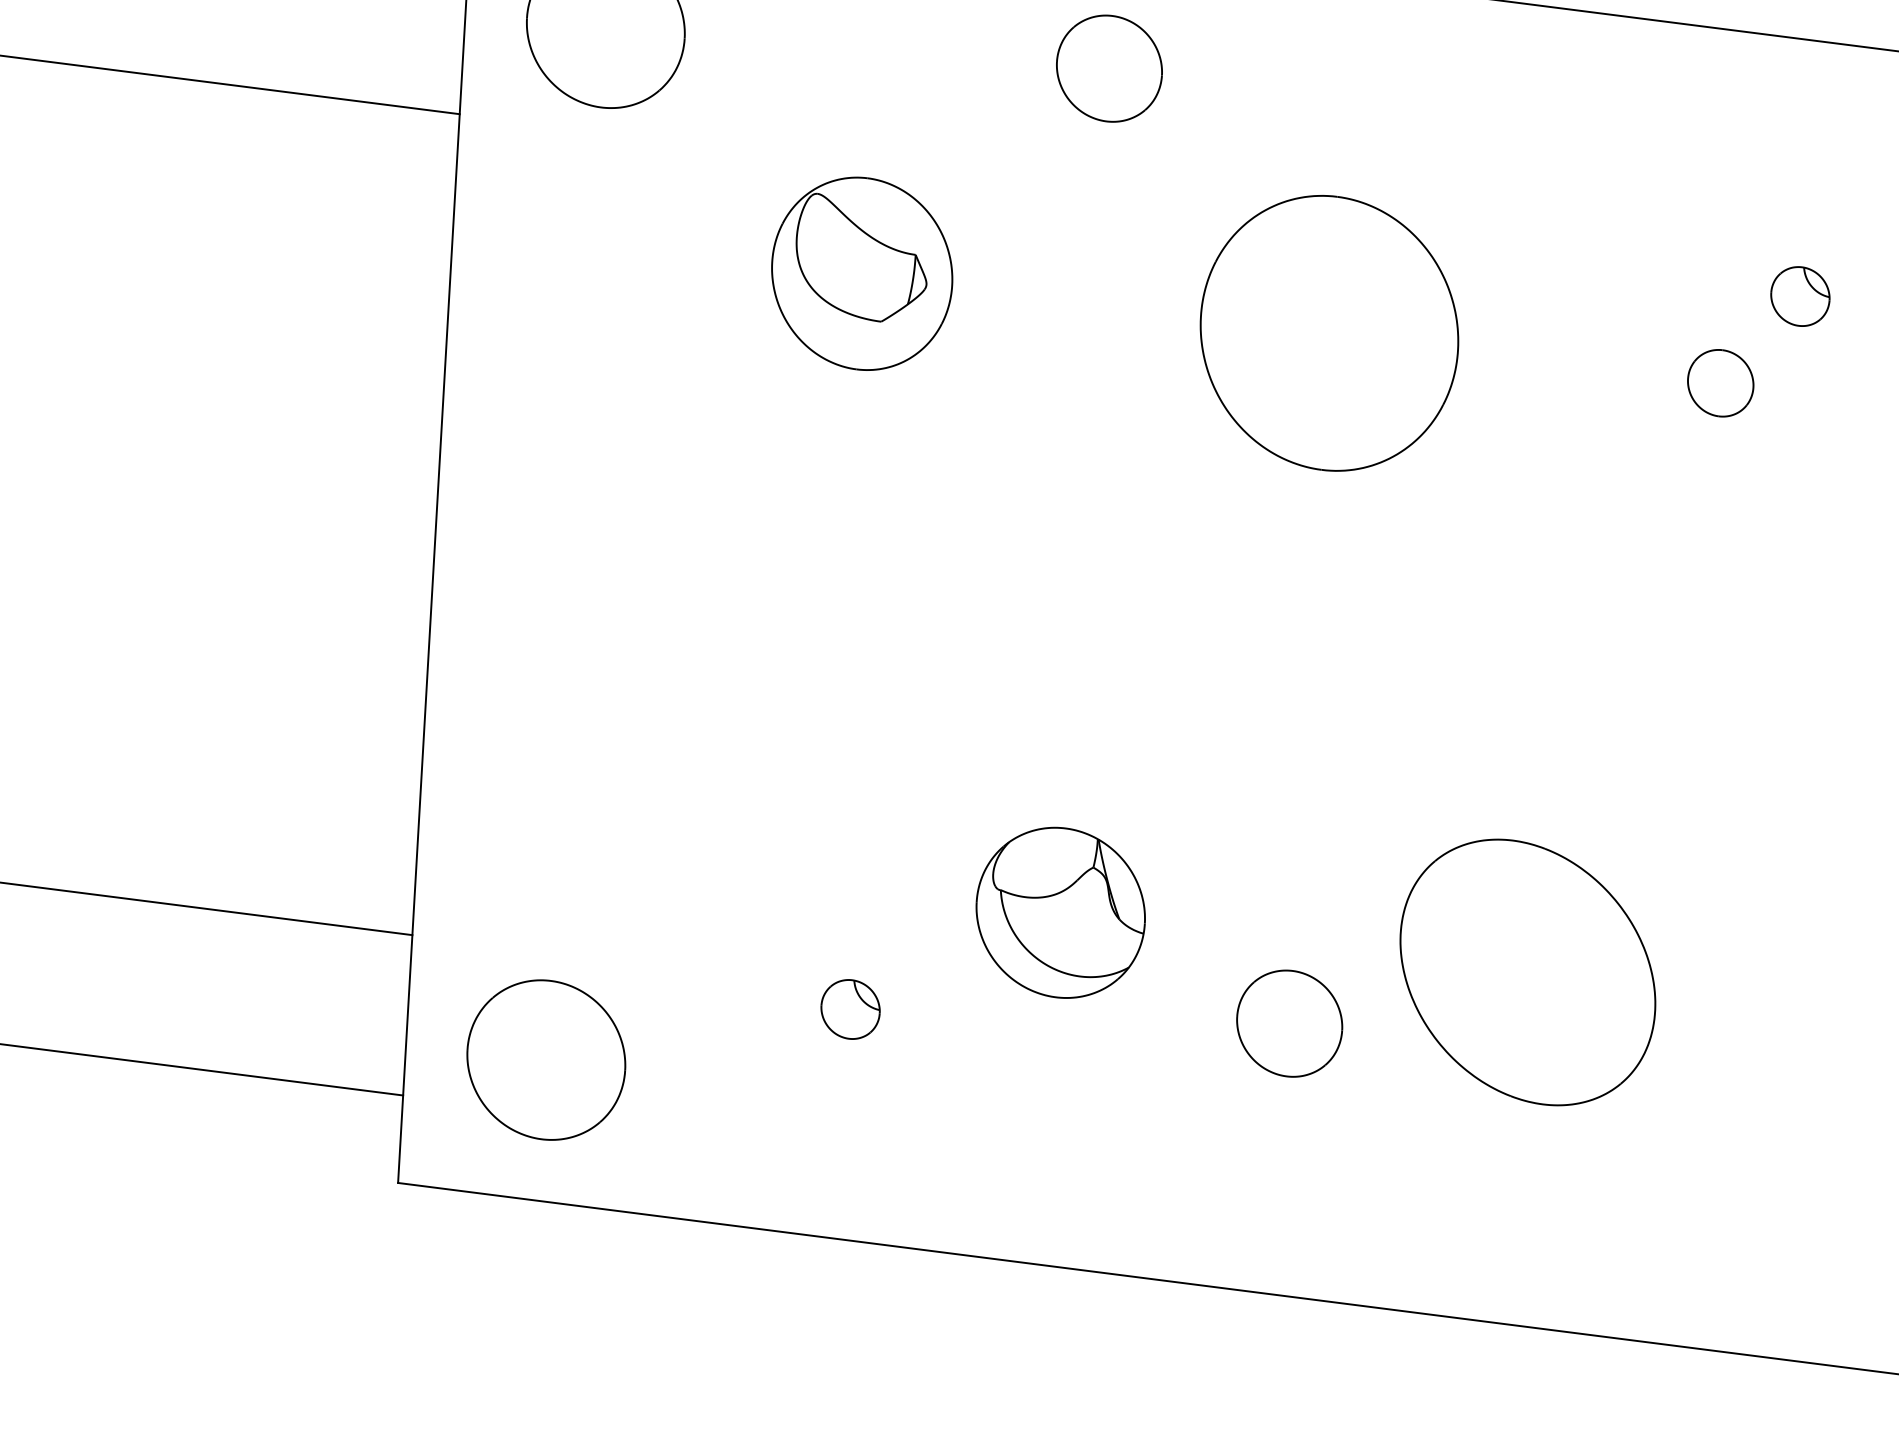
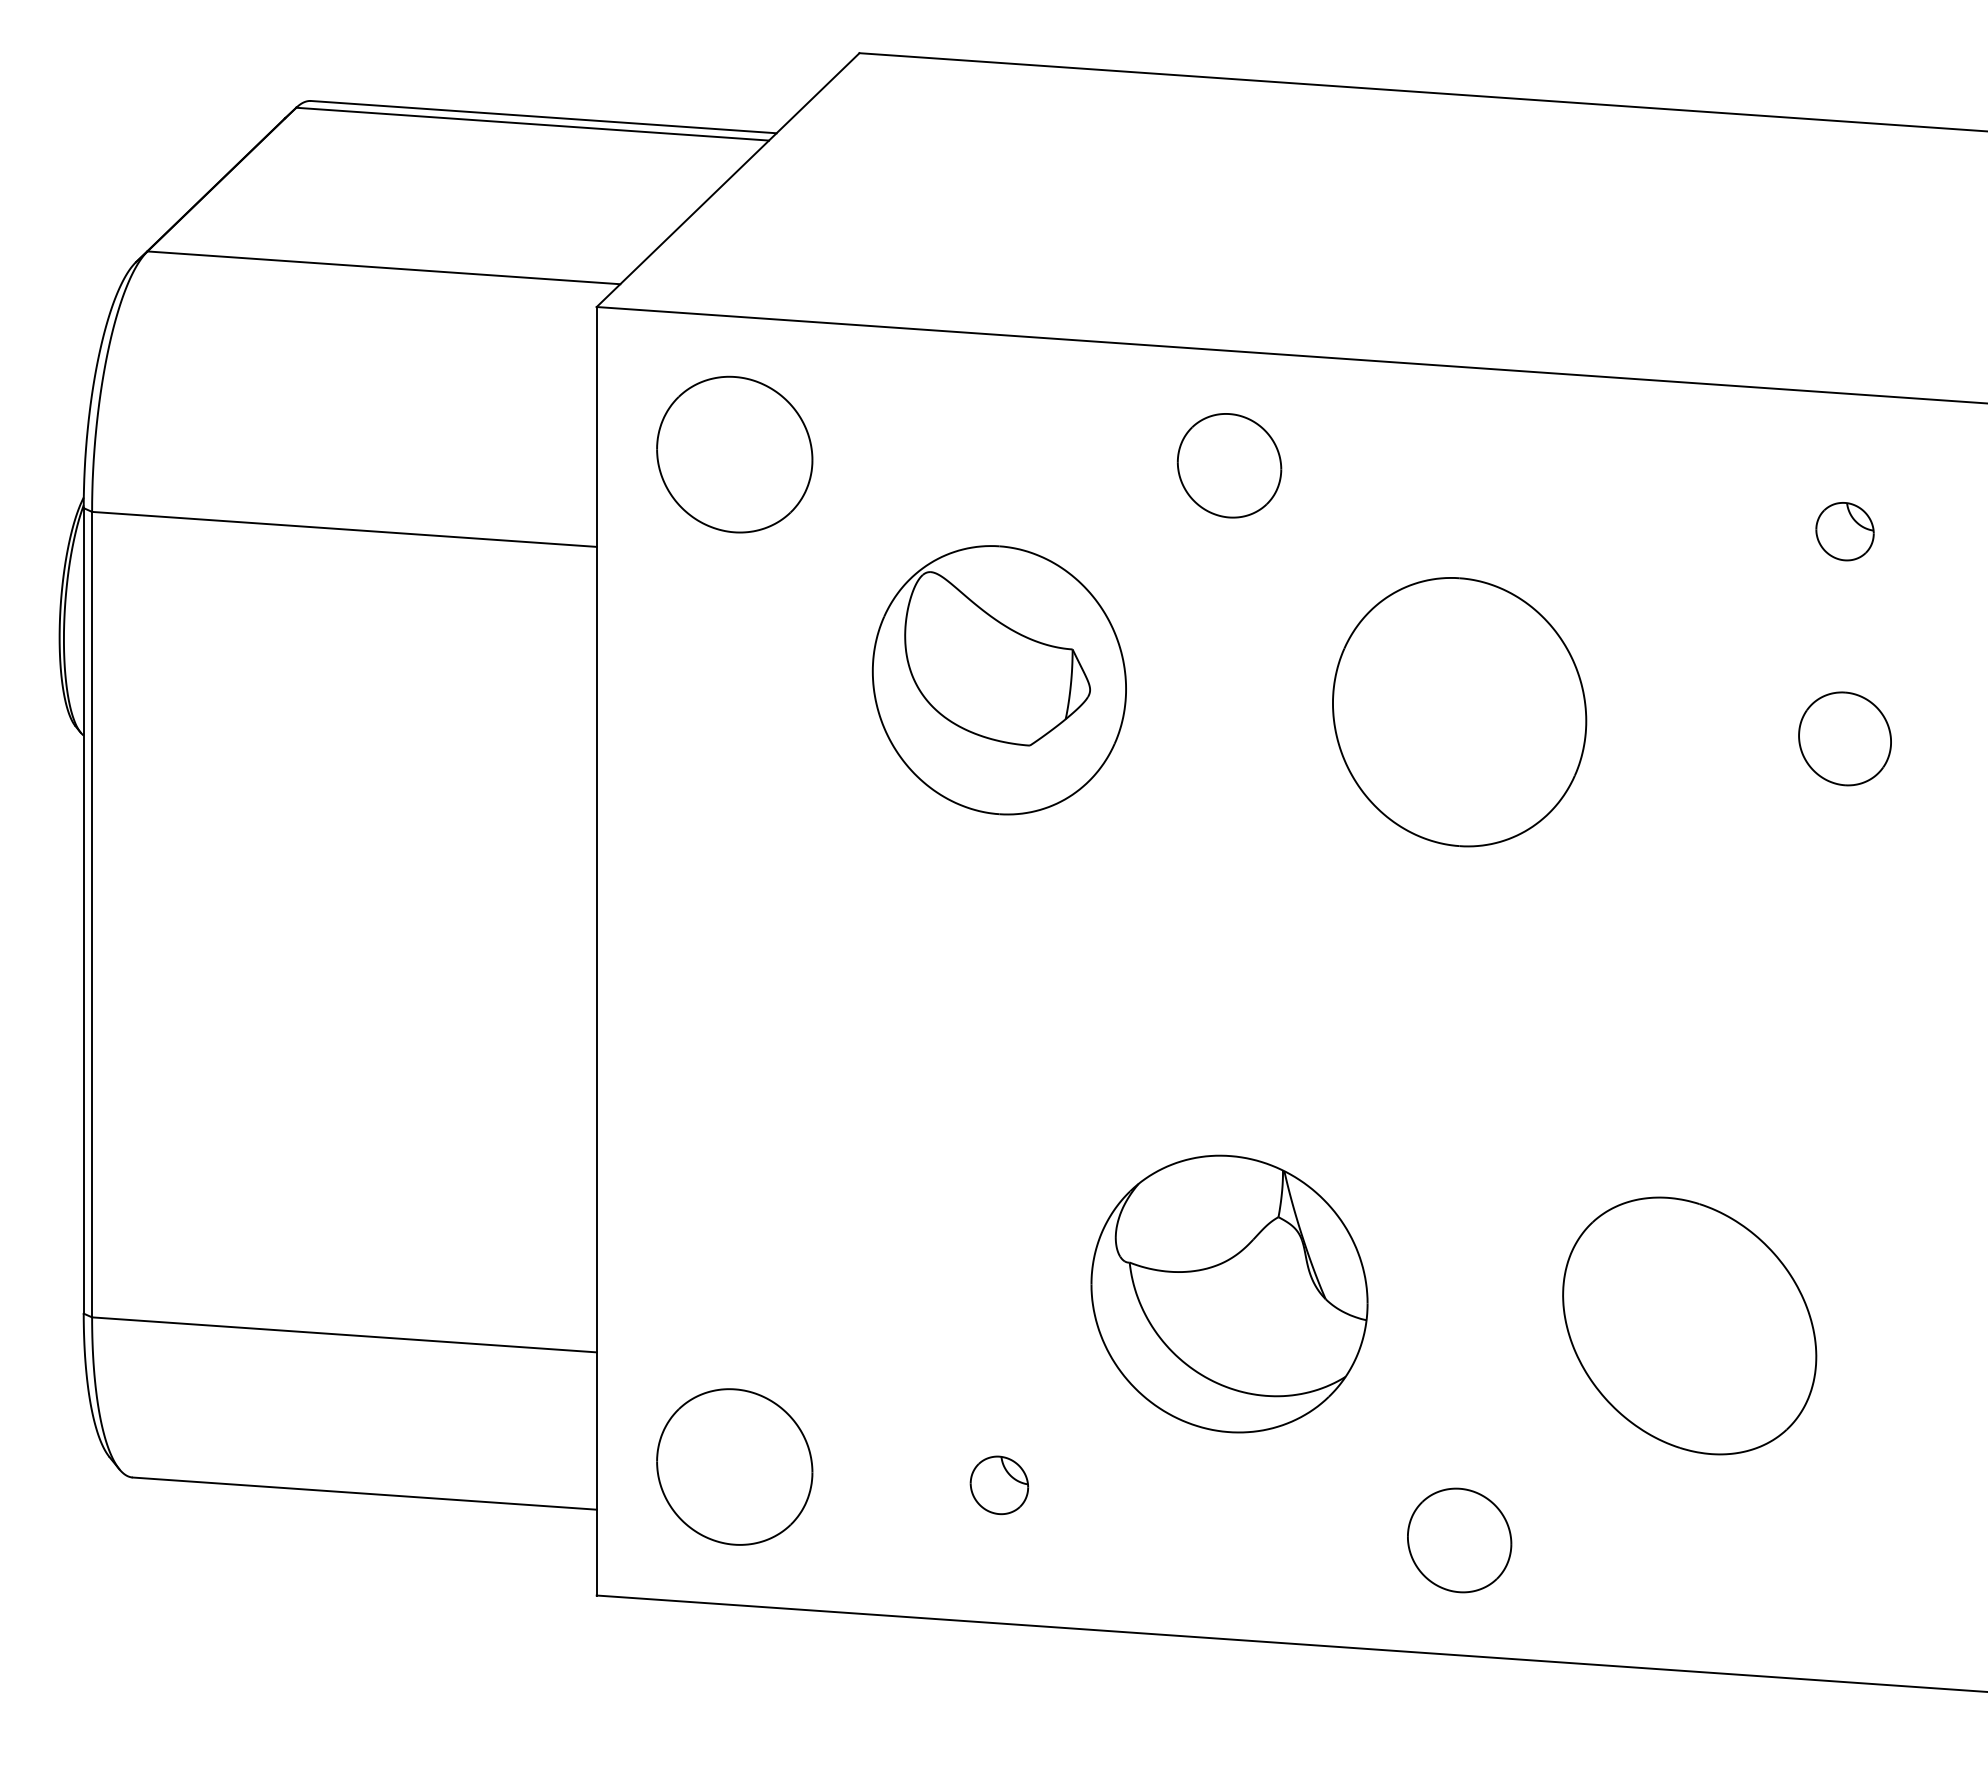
part: (861, 273) -> (998, 680), size x1.43
part: (1799, 296) -> (1844, 531), moved
part: (1720, 382) -> (1844, 738), size x1.43
part: (1060, 912) -> (1229, 1293), size x1.67
part: (850, 1009) -> (999, 1485), moved
part: (1289, 1023) -> (1459, 1540), moved

